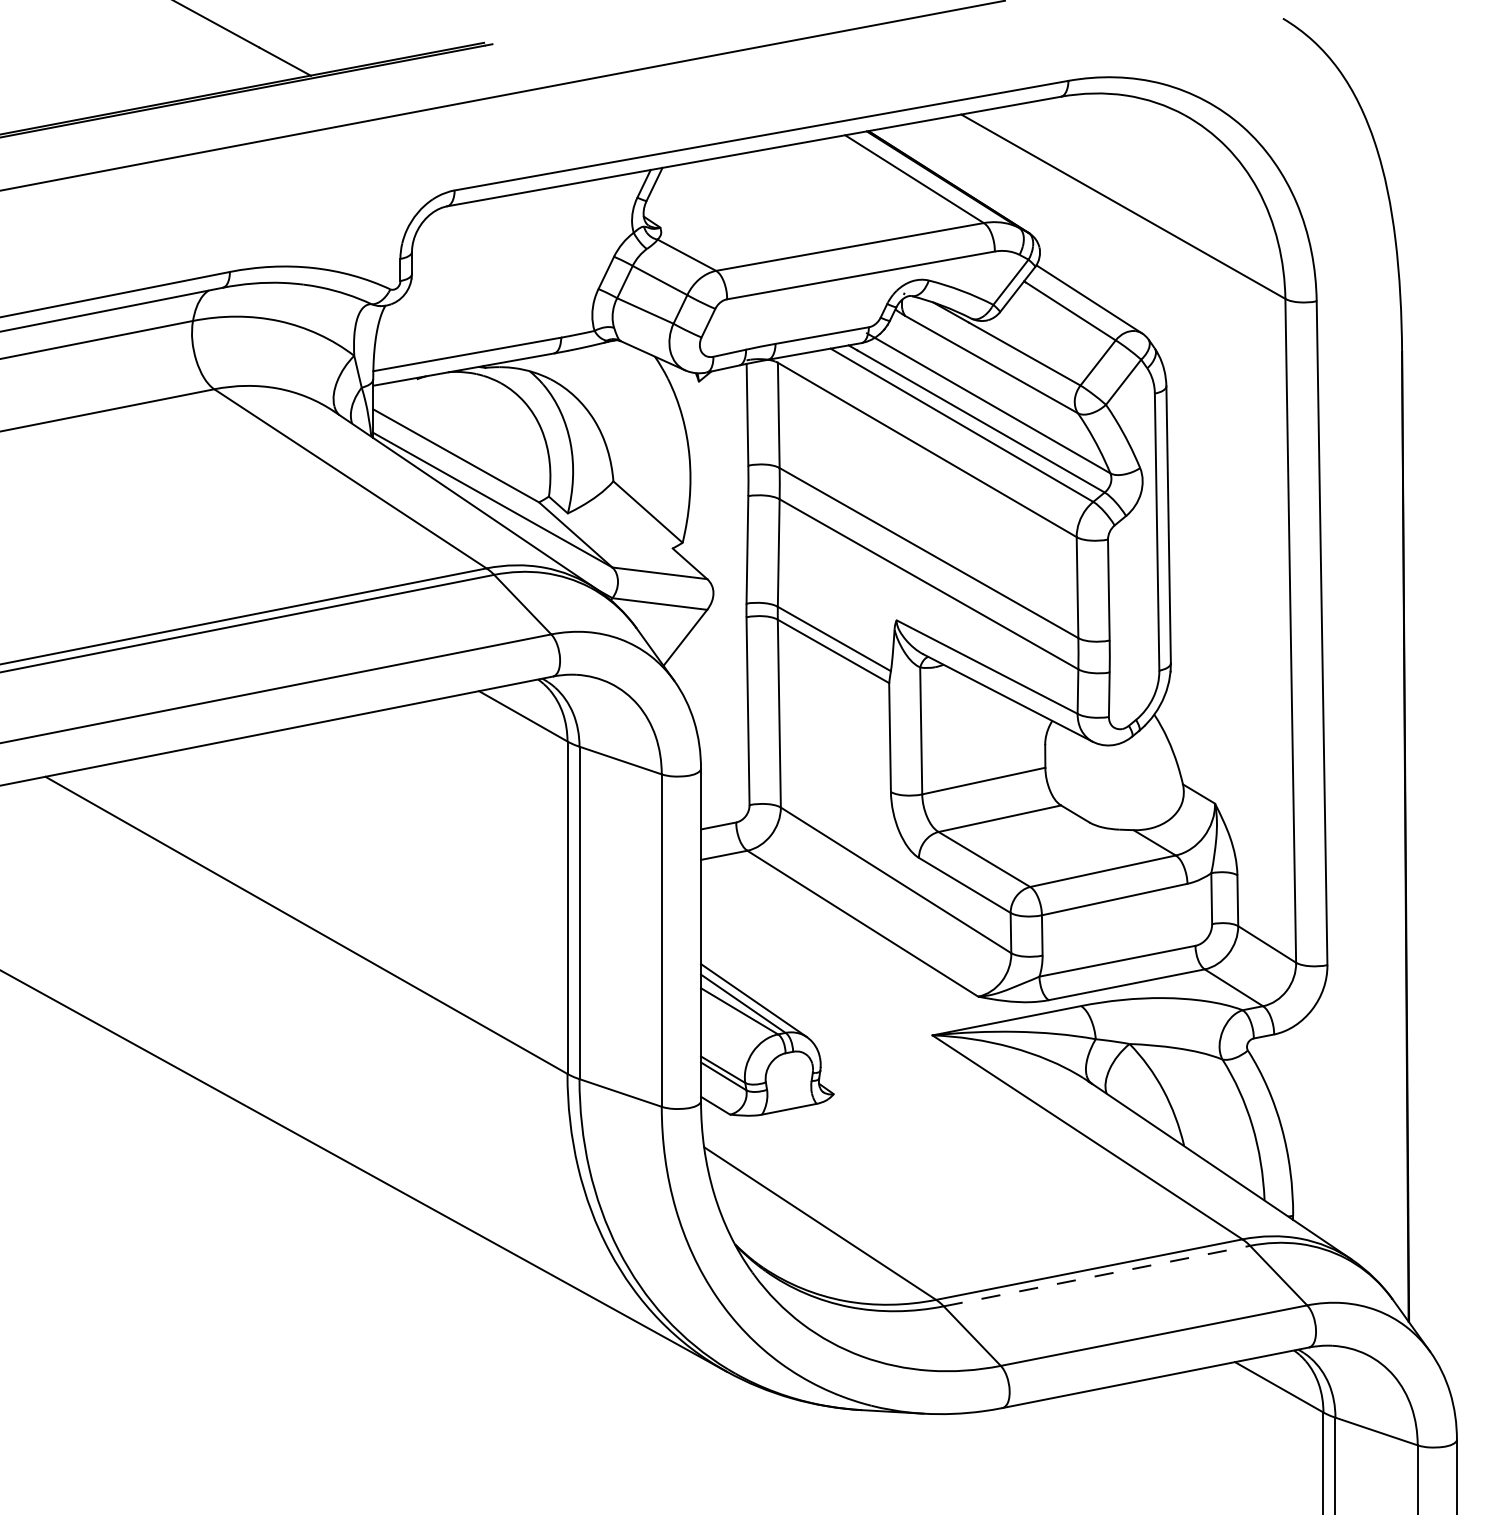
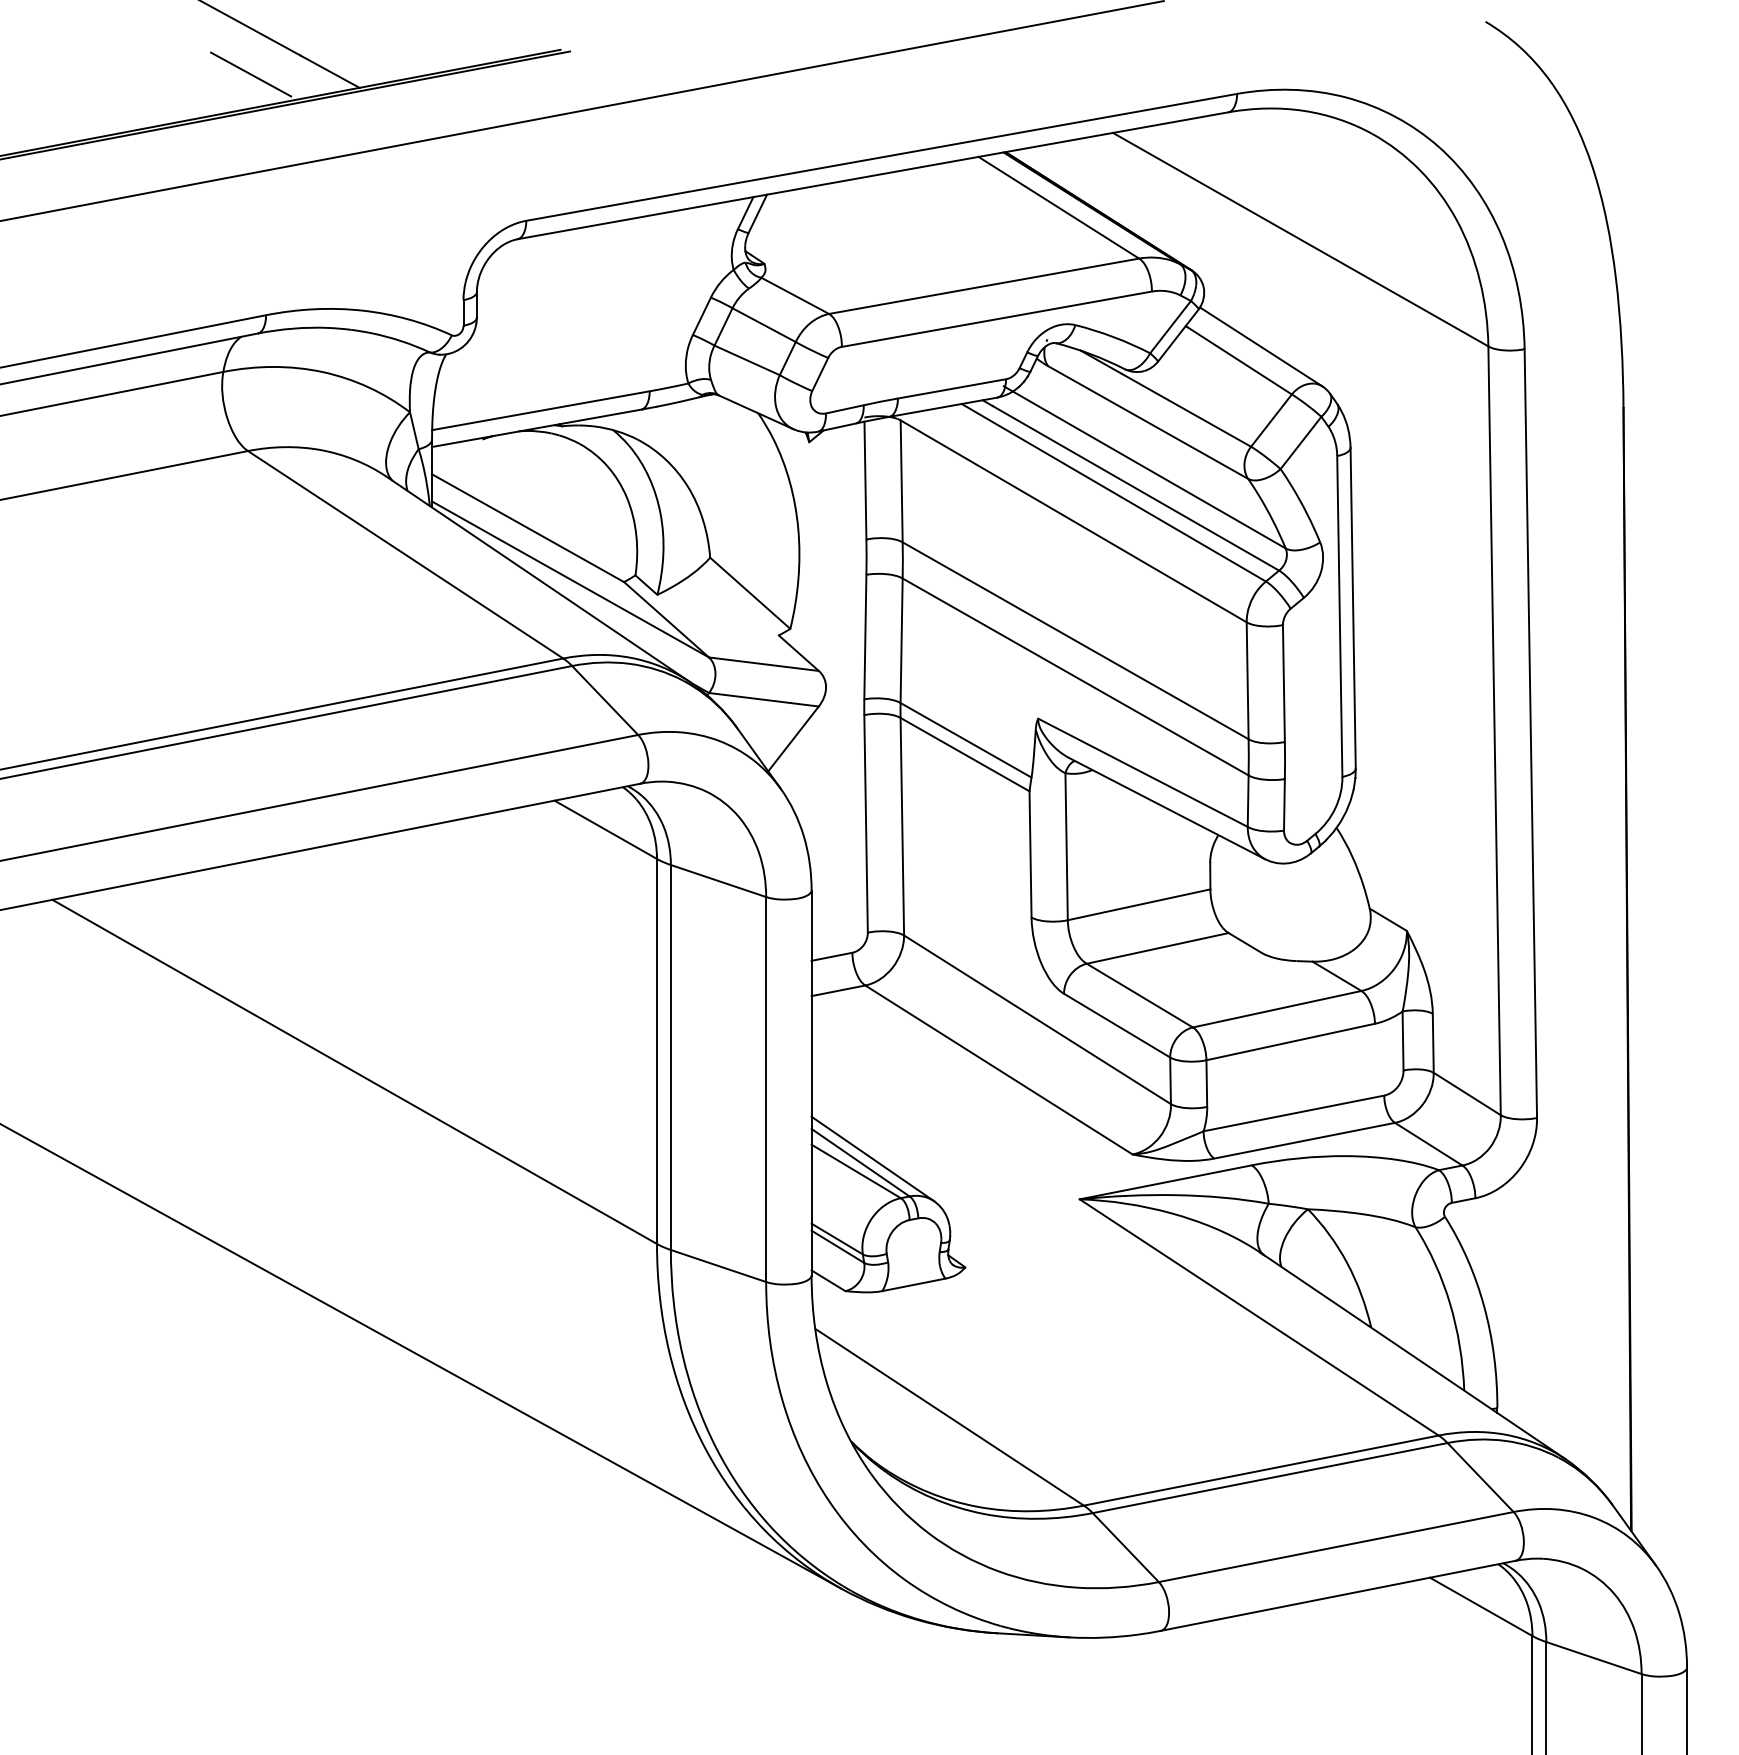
line: (217, 64) -> (251, 74), added
line: (1097, 1276) -> (1270, 1478), dashed -> solid

